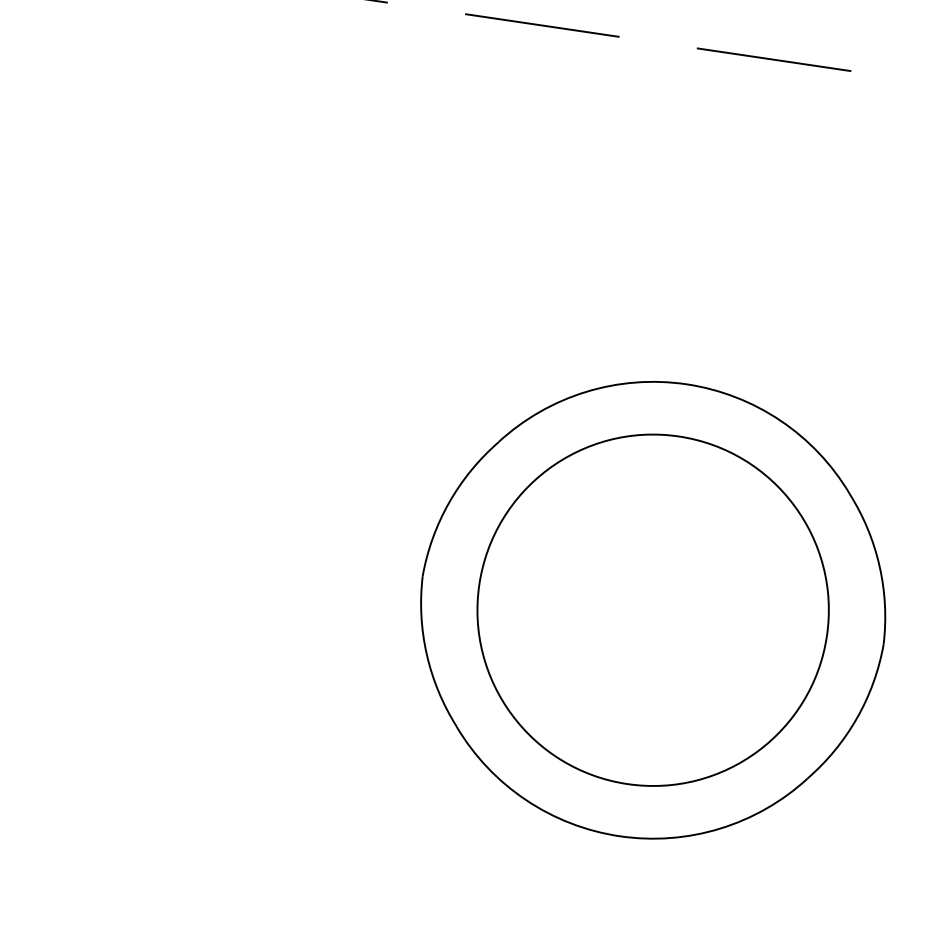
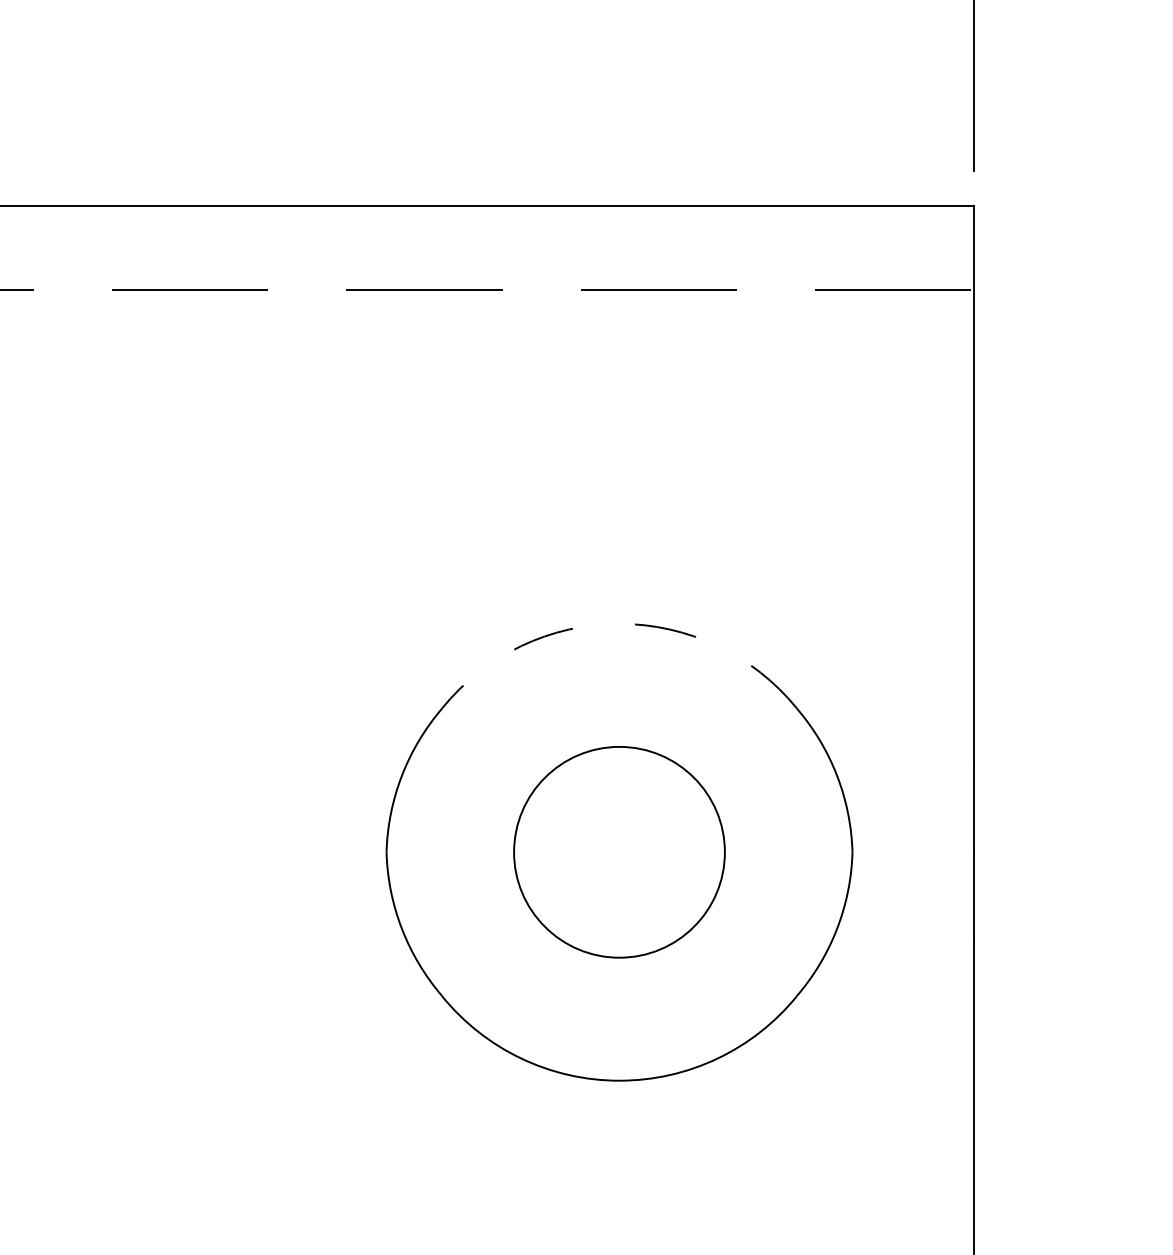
arc: (686, 383) -> (619, 623), solid -> dashed
circle: (653, 609) -> (619, 851), size x0.6

